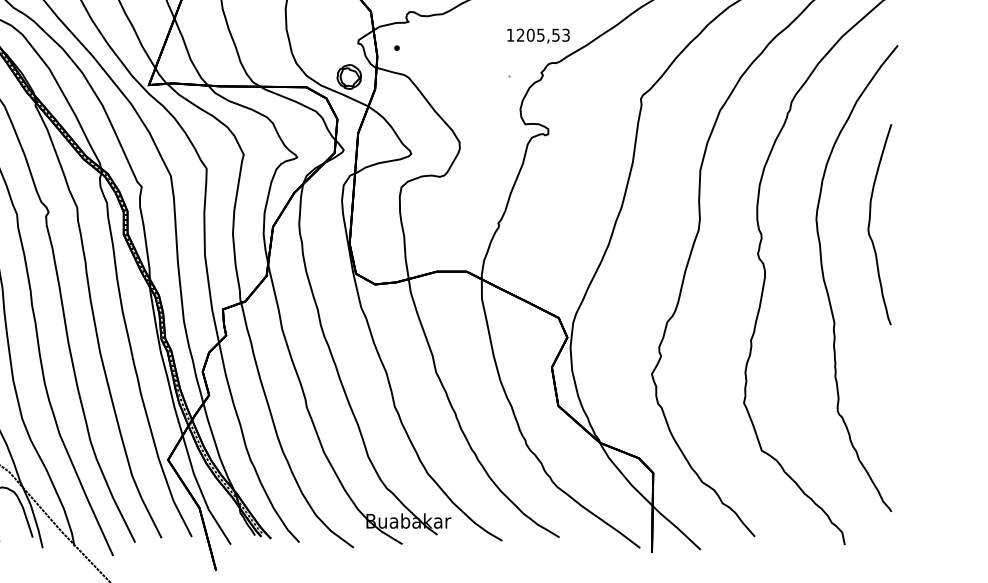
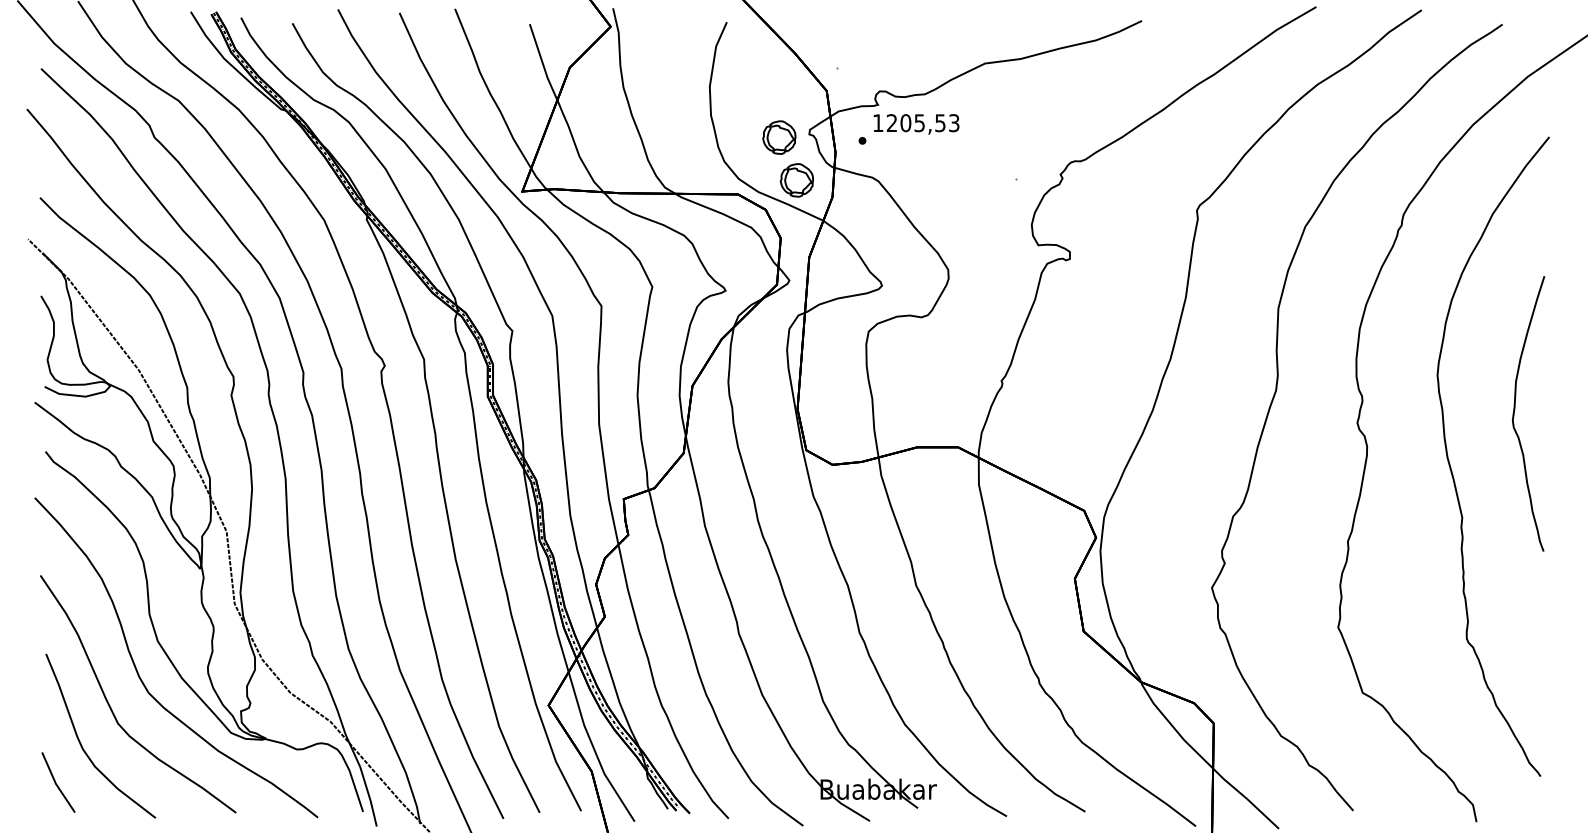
text: (538, 36) -> (916, 124), moved
part: (336, 45) -> (779, 137), added
curve: (870, 222) -> (1515, 410), moved

